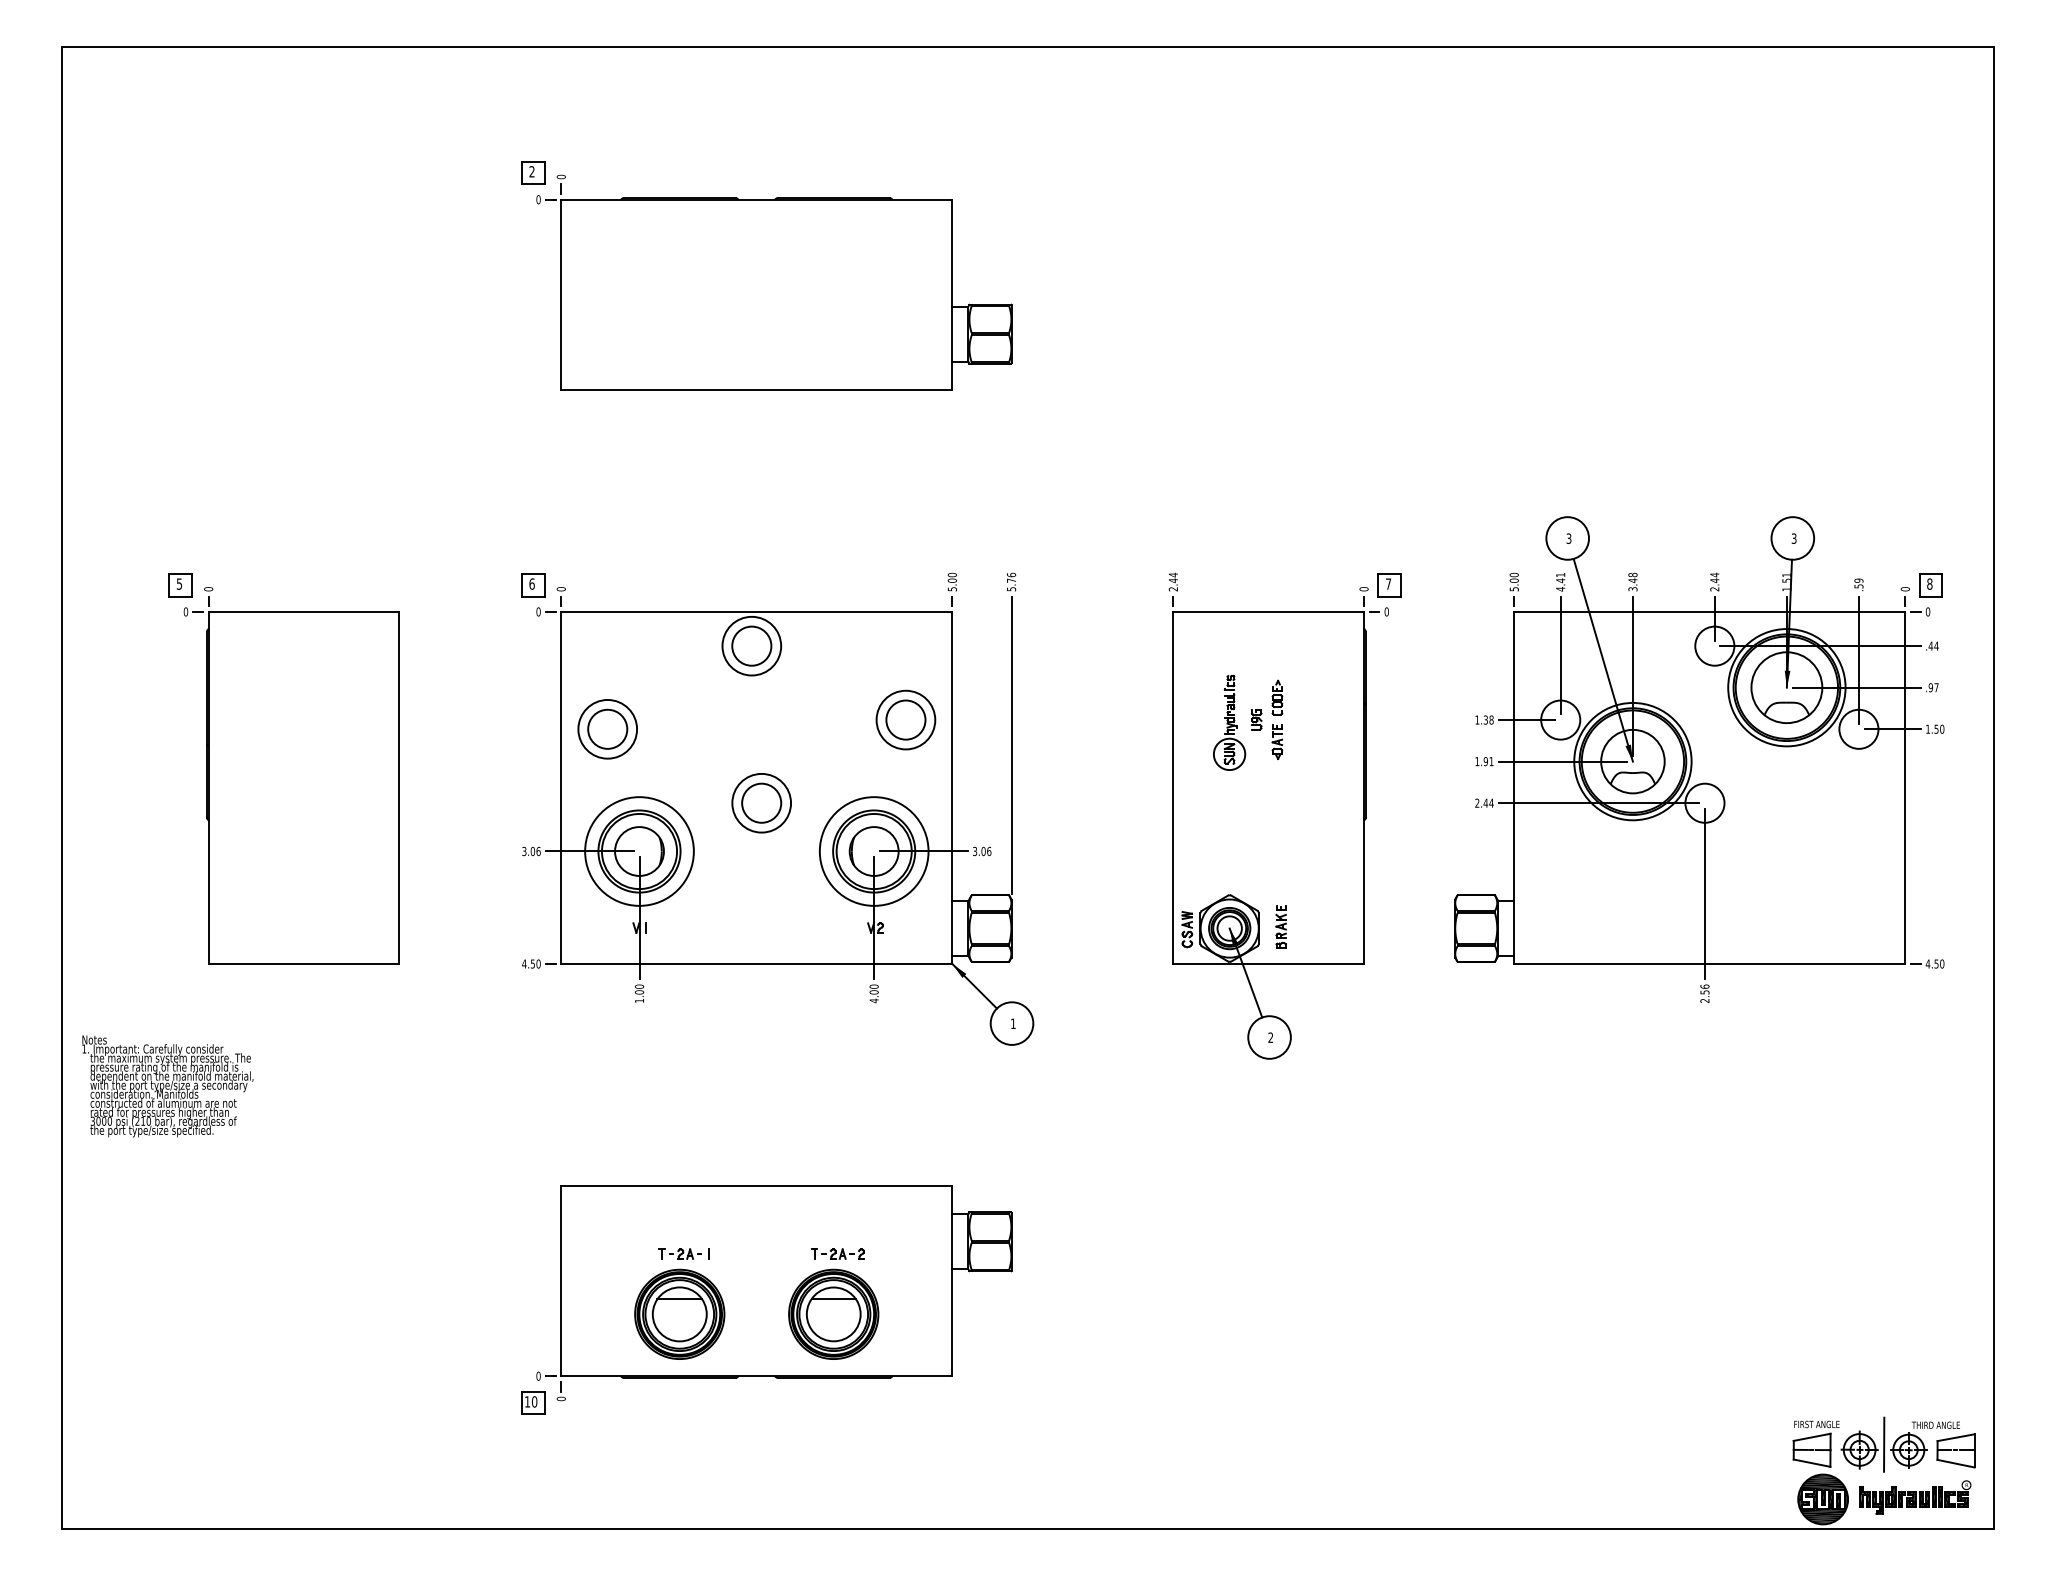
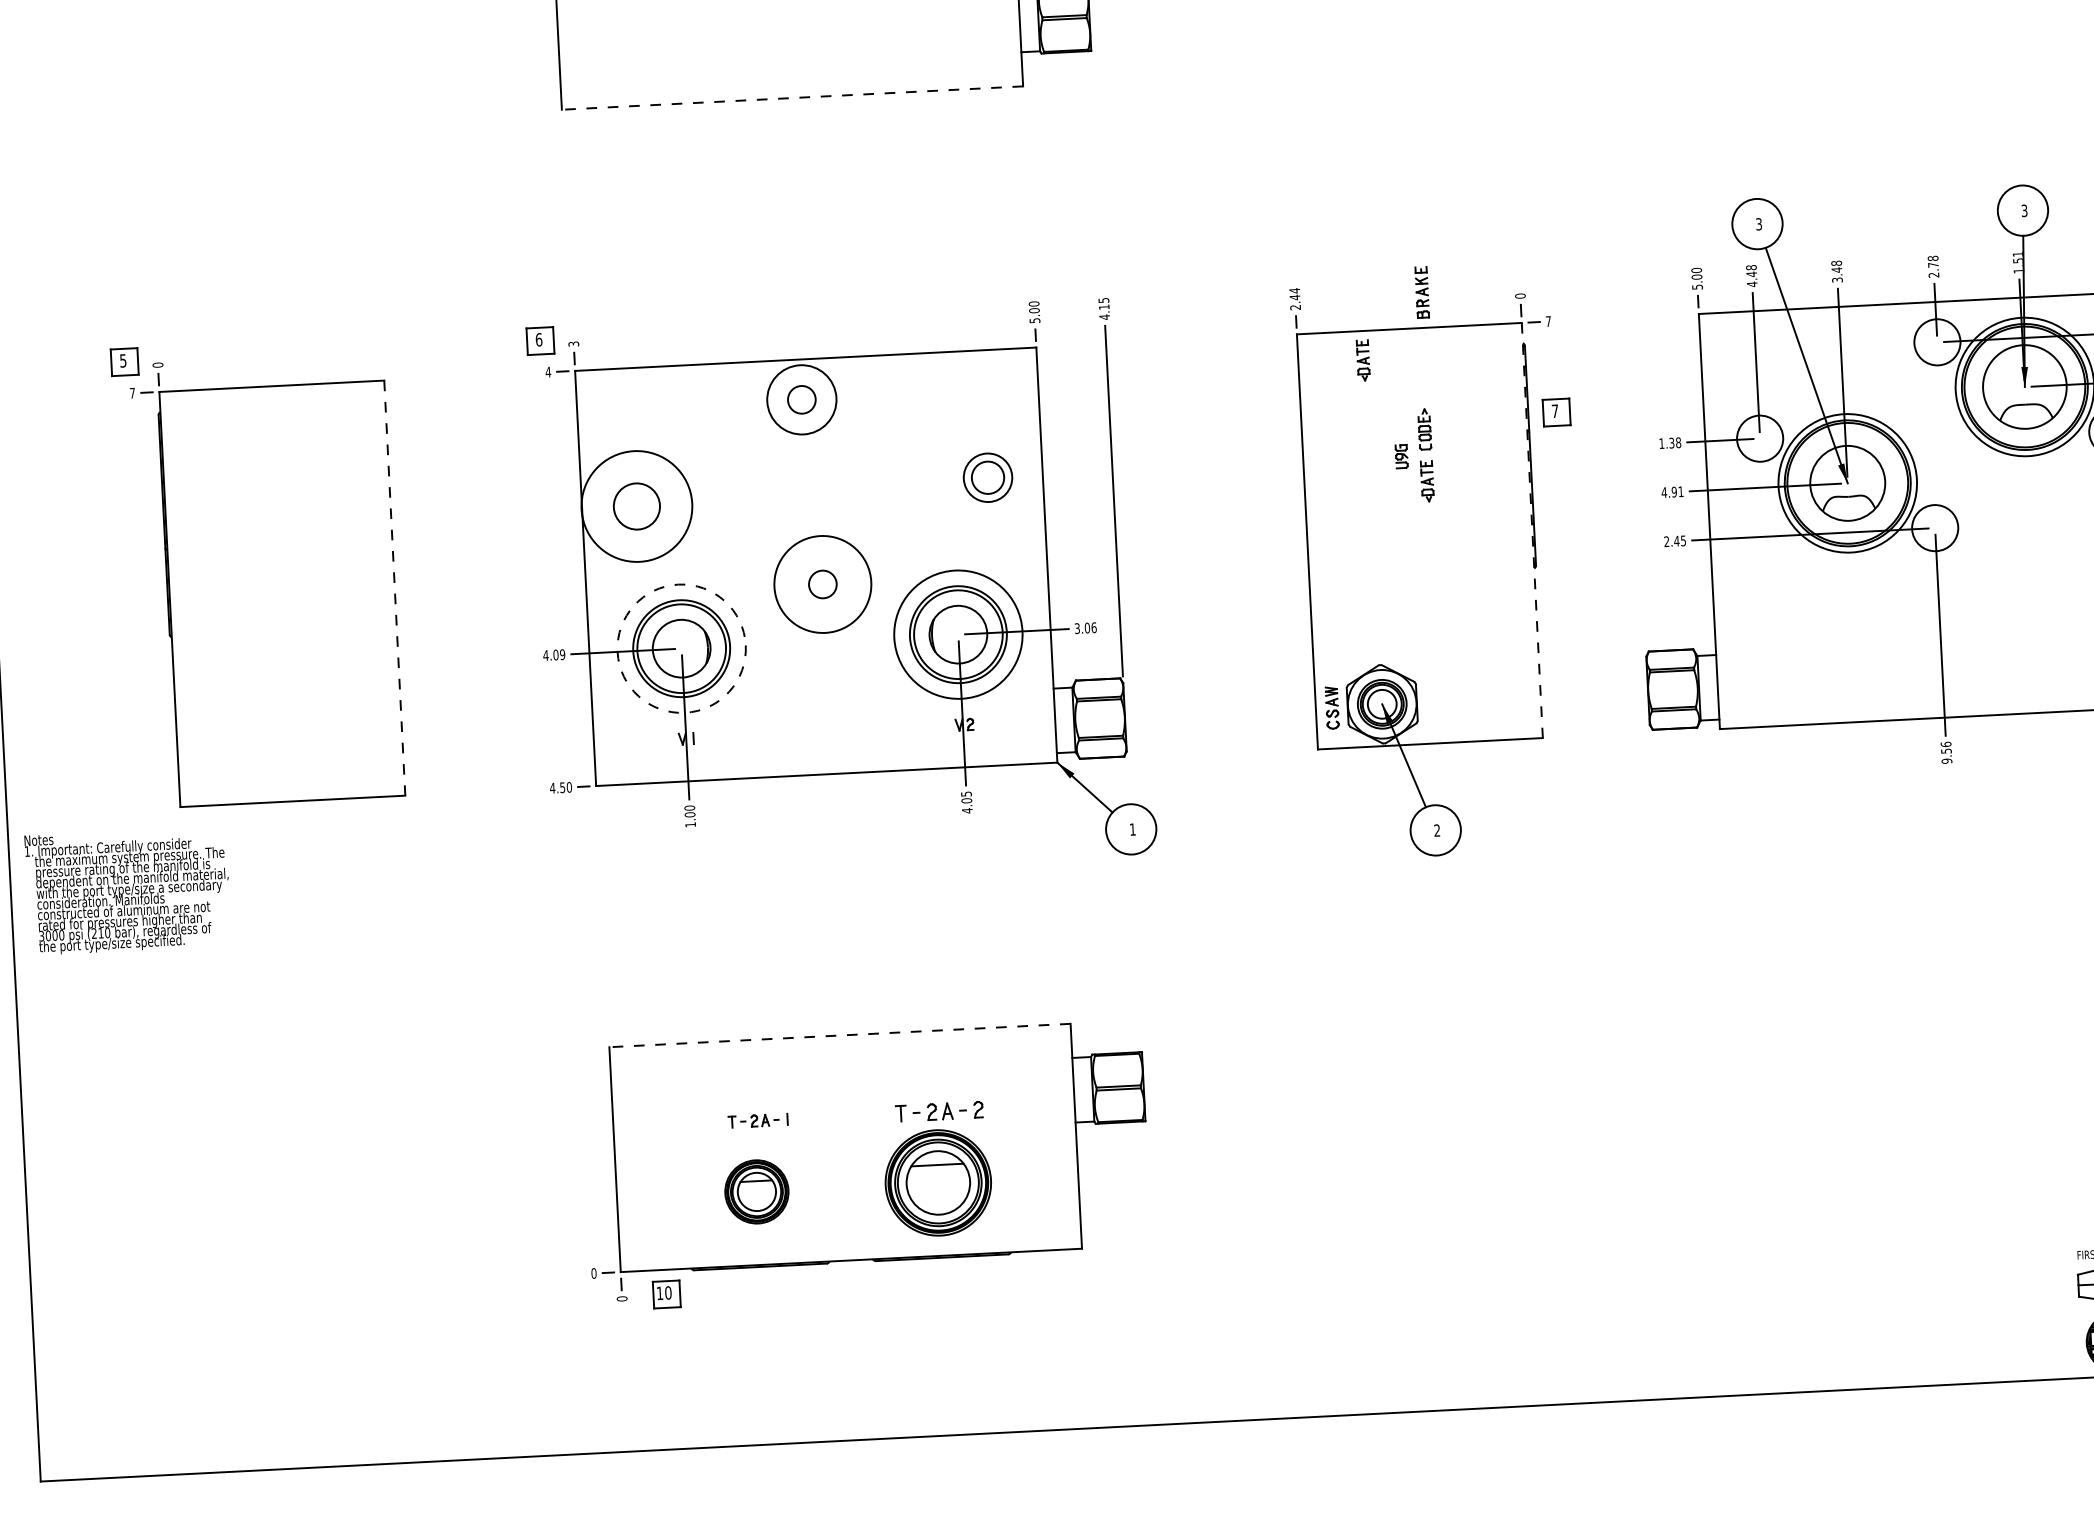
line: (756, 390) -> (792, 98), solid -> dashed
text: (1560, 574) -> (1751, 267), 4.41 -> 4.48
text: (1714, 577) -> (1932, 261), 2.44 -> 2.78
text: (1011, 581) -> (1104, 308), 5.76 -> 4.15
part: (1389, 585) -> (1556, 412), moved
text: (560, 589) -> (572, 344), 0 -> 3
text: (185, 611) -> (131, 392), 0 -> 7
text: (538, 611) -> (548, 371), 0 -> 4
text: (1386, 611) -> (1548, 321), 0 -> 7
part: (1228, 636) -> (1363, 359), added
circle: (751, 645) -> (801, 399), size x0.6
part: (905, 719) -> (987, 477), size x0.7
part: (1229, 722) -> (1369, 461), removed
circle: (607, 728) -> (636, 505), size x1.6
text: (1477, 761) -> (1664, 492), 1.91 -> 4.91
line: (399, 788) -> (394, 588), solid -> dashed
line: (1364, 788) -> (1532, 531), solid -> dashed
circle: (761, 802) -> (822, 583), size x0.6
circle: (761, 802) -> (822, 583), size x1.4
text: (1491, 802) -> (1683, 540), 2.44 -> 2.45
text: (531, 851) -> (554, 655), 3.06 -> 4.09
circle: (639, 851) -> (681, 648), solid -> dashed
part: (1280, 926) -> (1421, 292), moved
text: (873, 986) -> (965, 793), 4.00 -> 4.05
text: (1704, 1000) -> (1946, 760), 2.56 -> 9.56
text: (167, 1086) -> (127, 890), moved
line: (756, 1185) -> (839, 1035), solid -> dashed
part: (837, 1253) -> (939, 1110), size x1.4
part: (679, 1313) -> (756, 1191), size x0.6
part: (533, 1402) -> (667, 1293), moved

